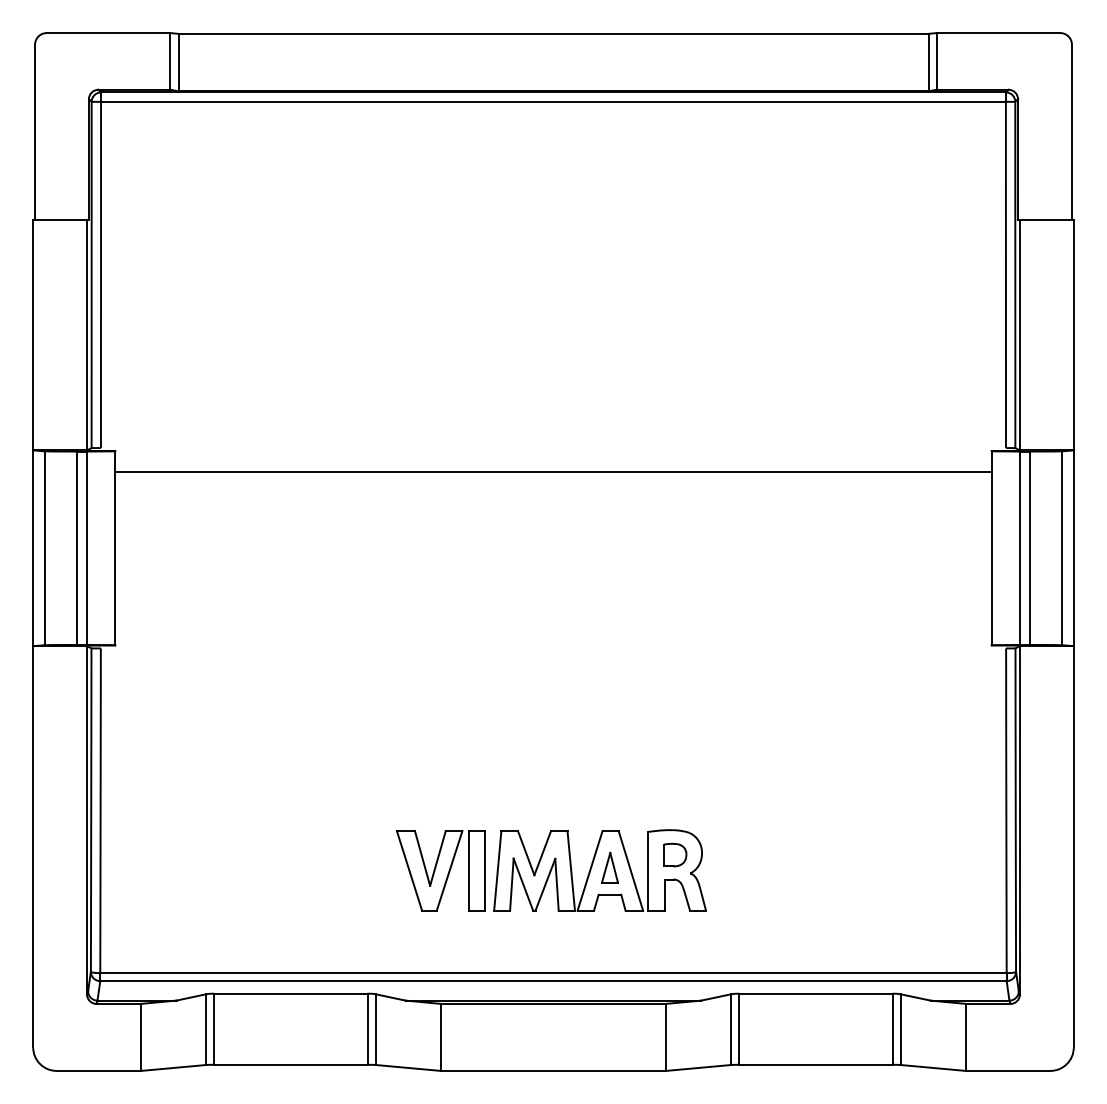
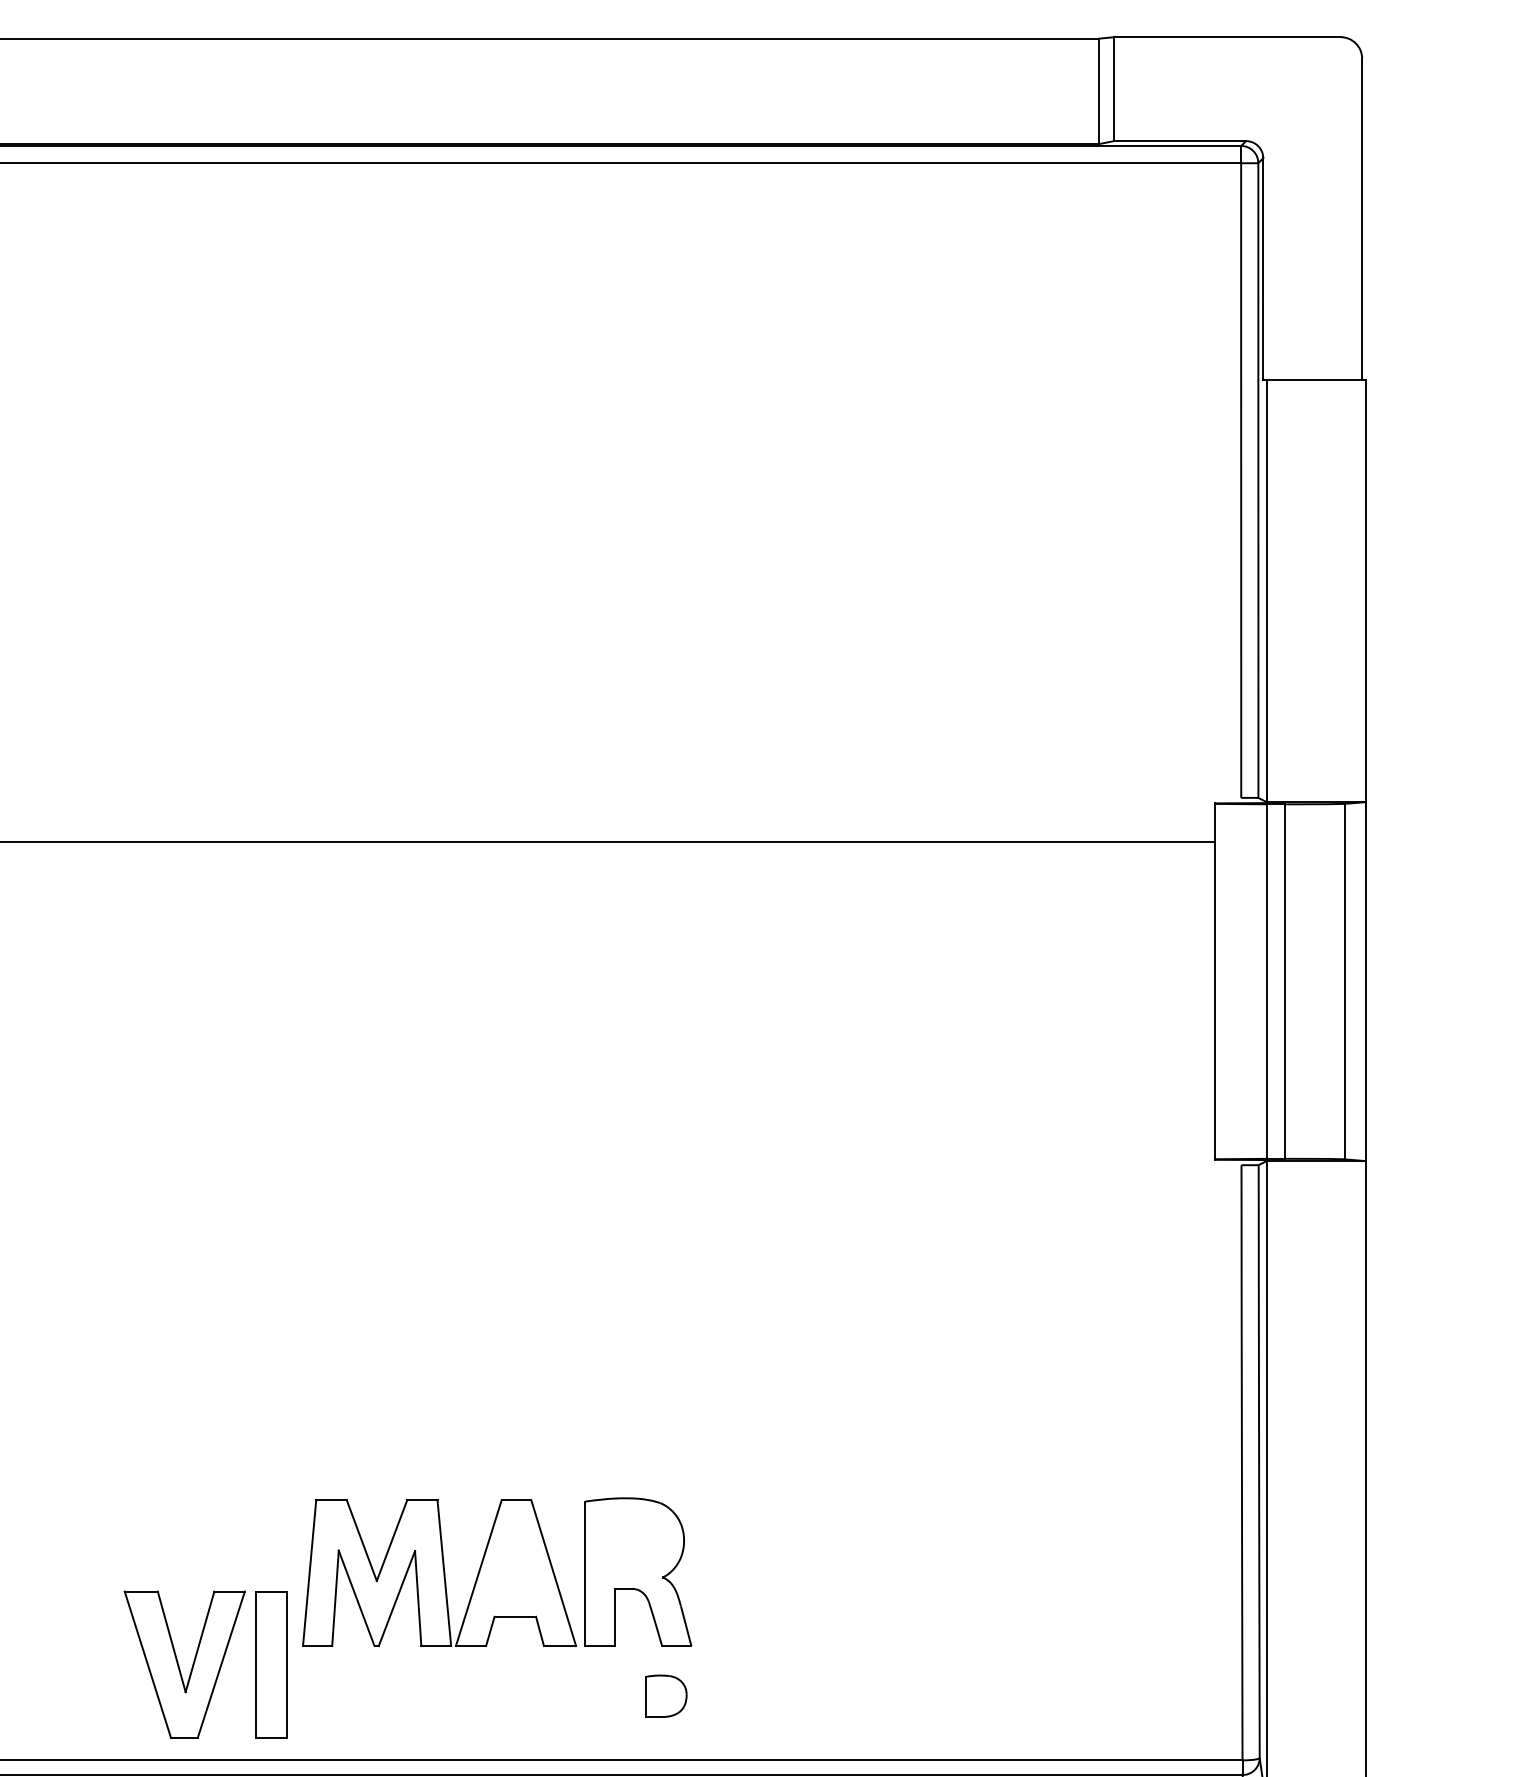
part: (675, 855) -> (666, 1696), moved
part: (609, 867) -> (514, 1566), removed
part: (440, 870) -> (204, 1663), moved

